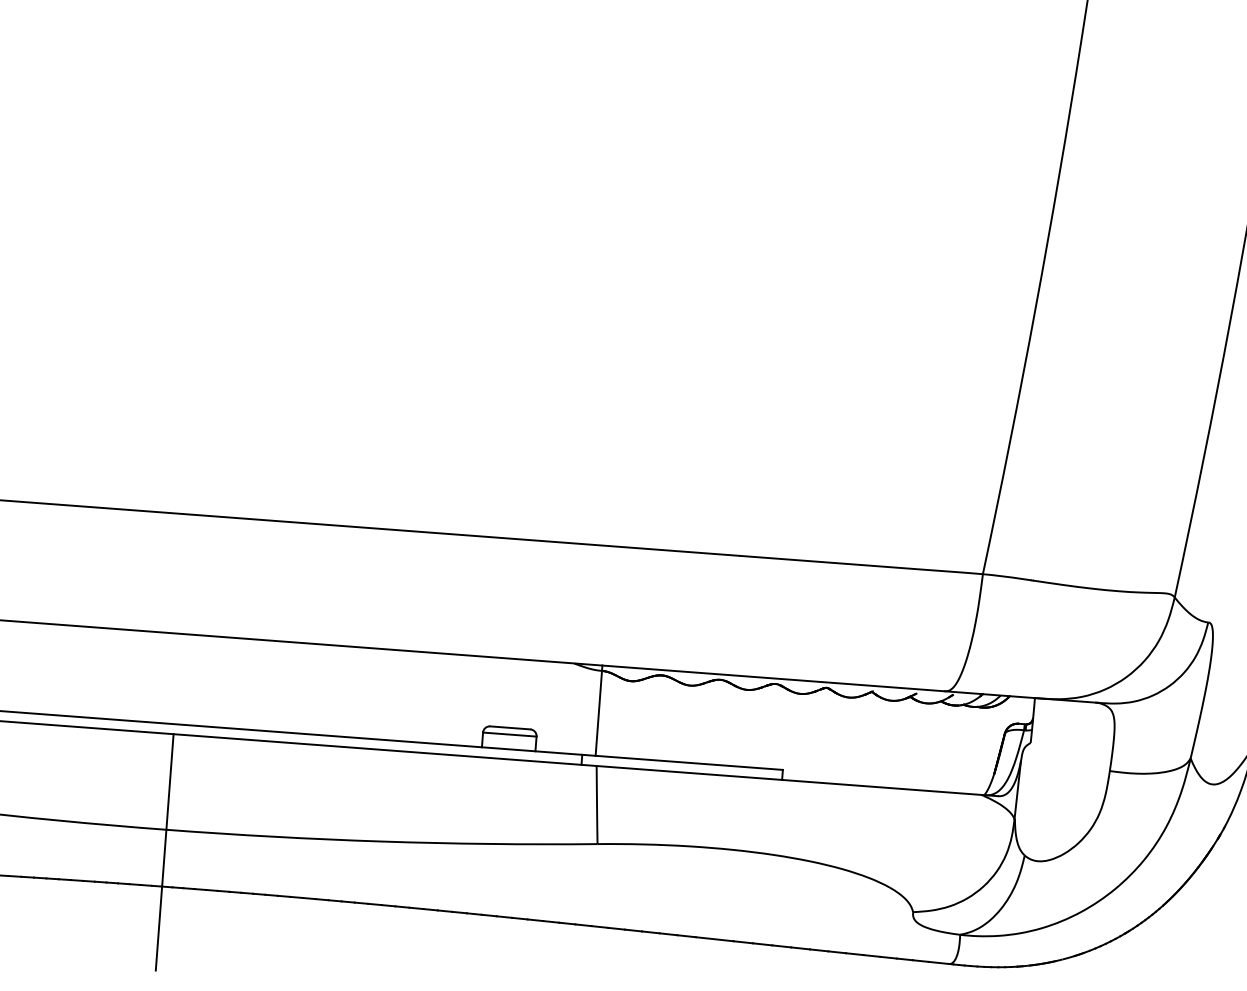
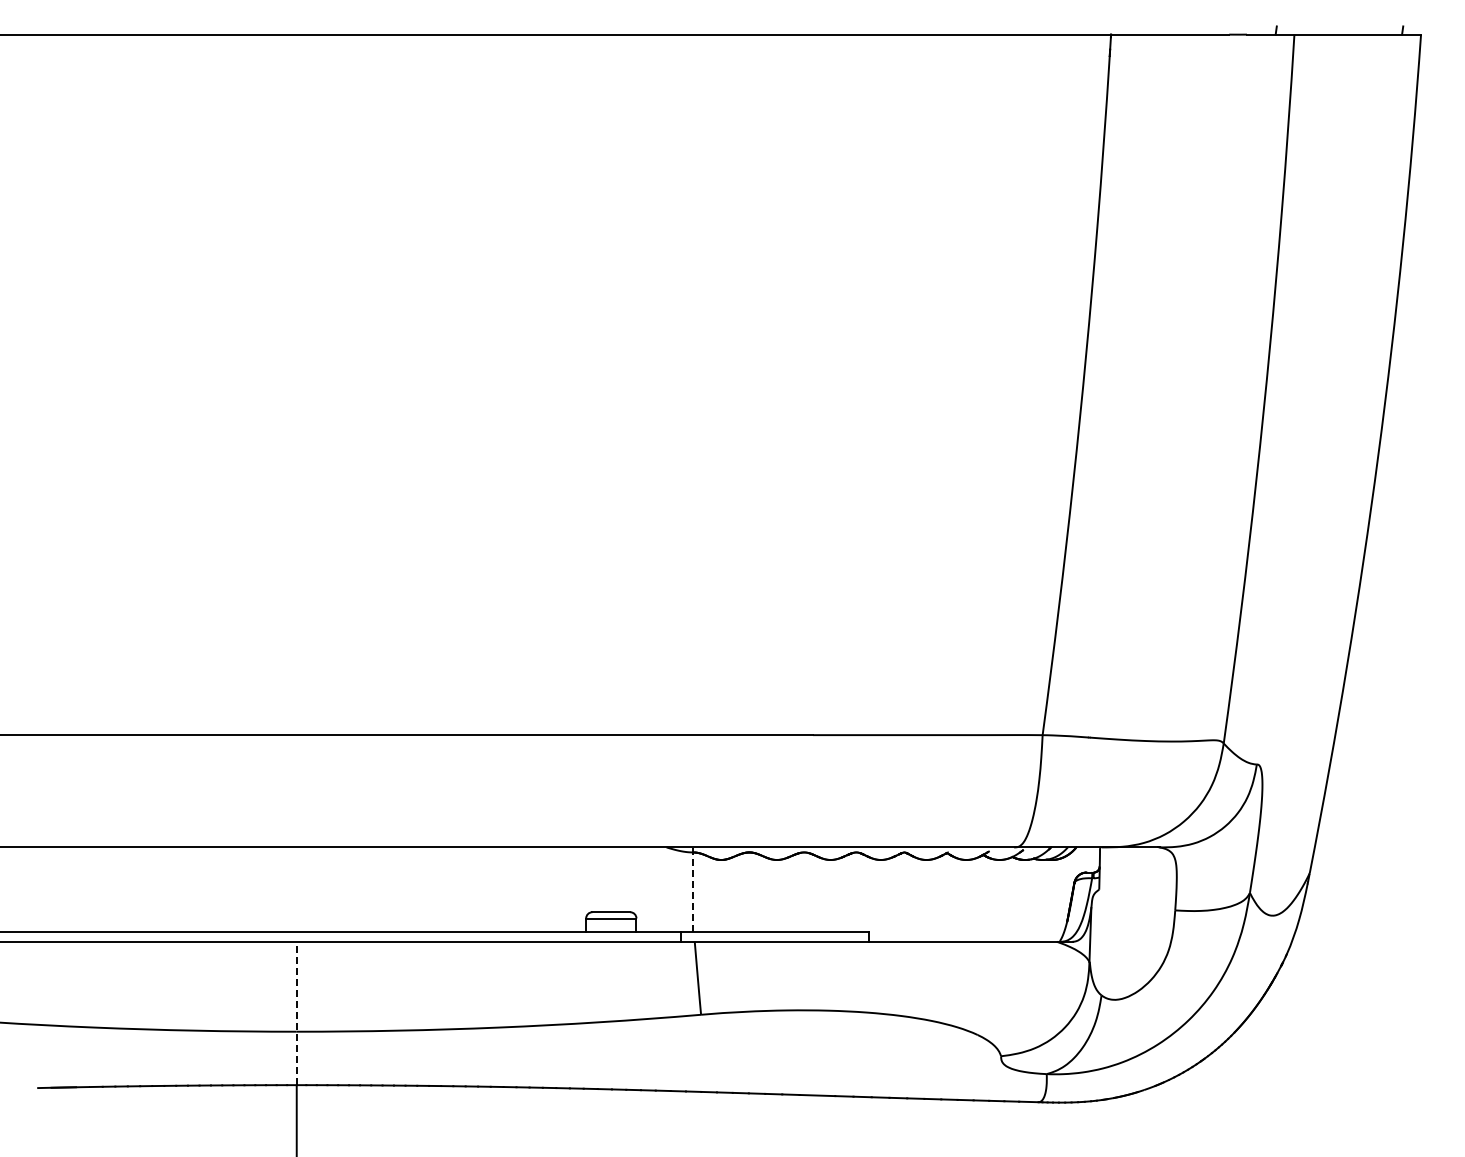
line: (599, 710) -> (693, 889), solid -> dashed
line: (167, 810) -> (296, 1013), solid -> dashed

